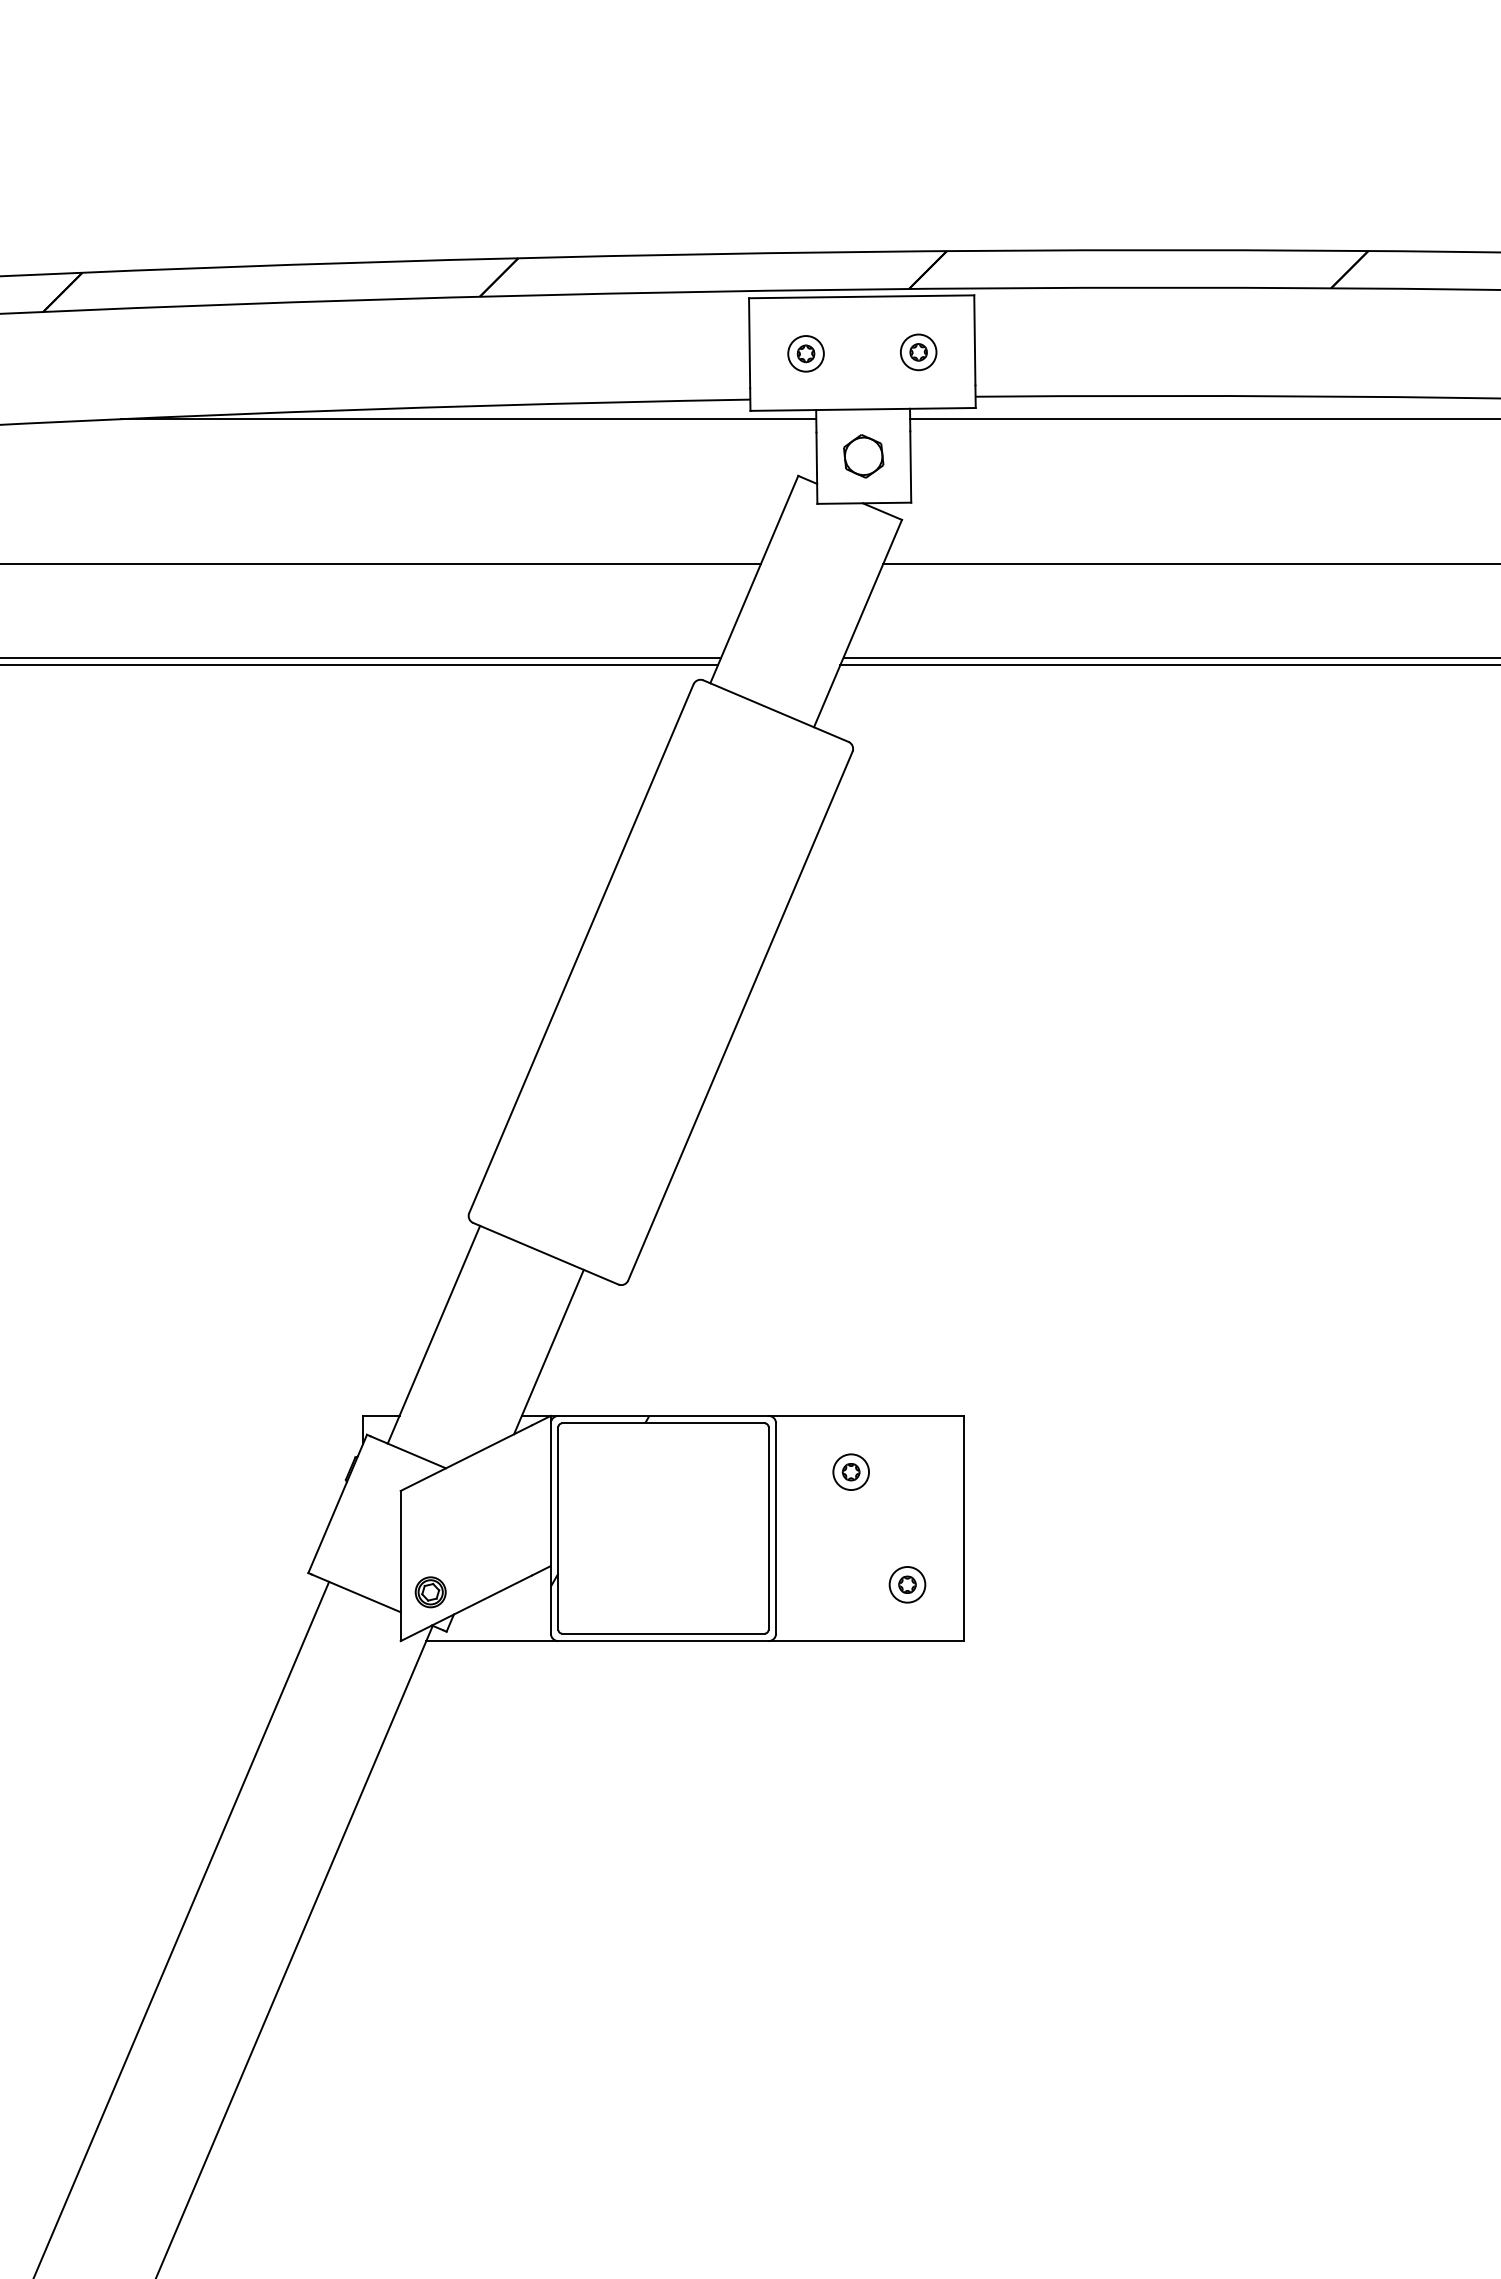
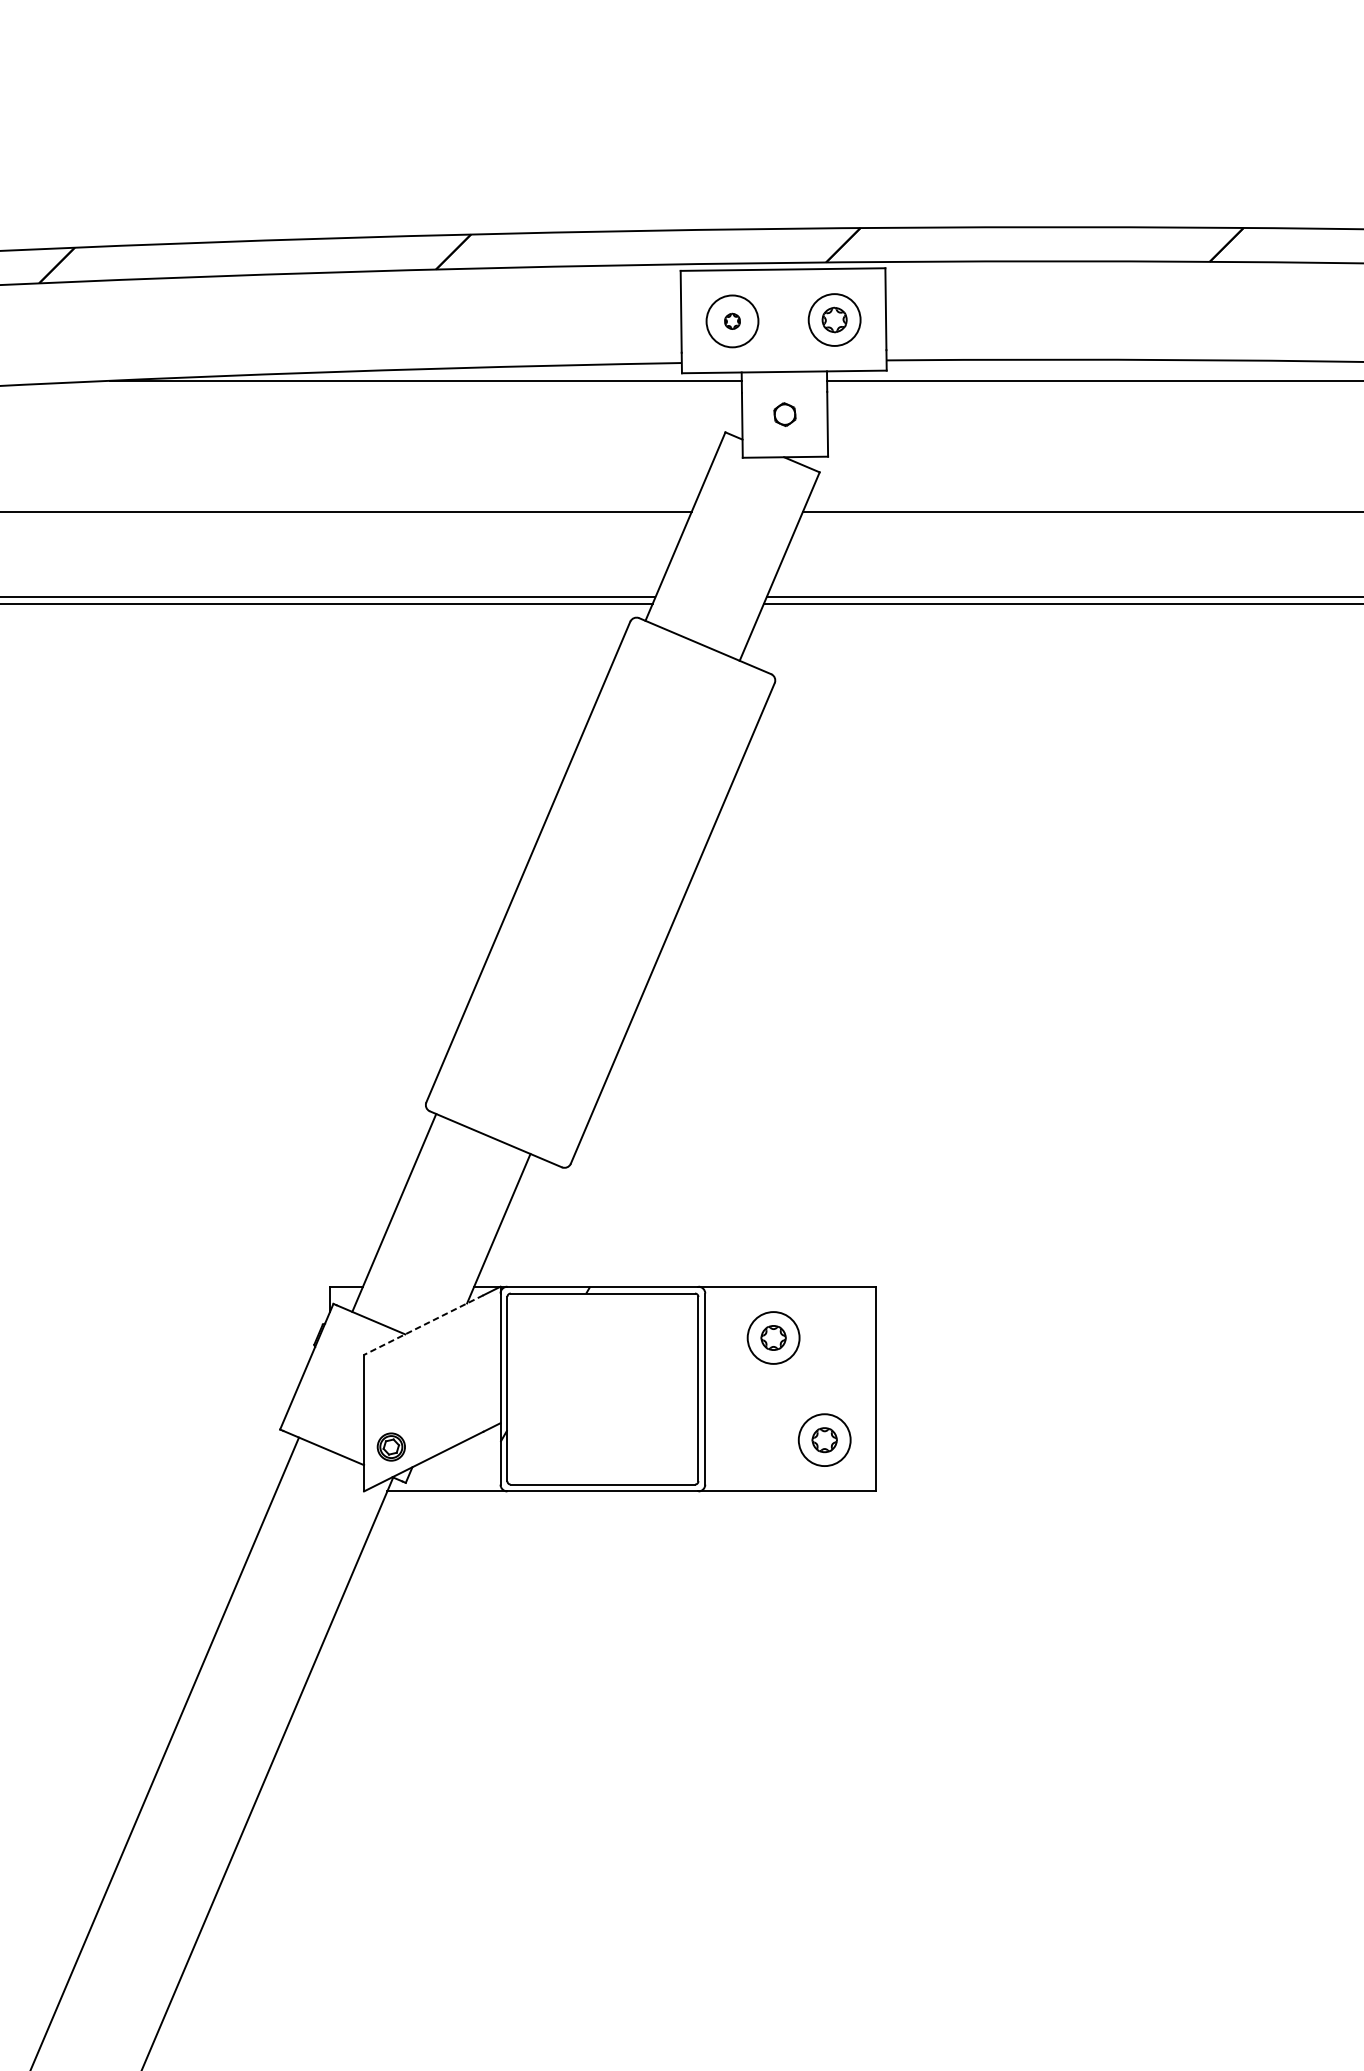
part: (918, 352) -> (834, 320), size x1.6
circle: (805, 353) -> (731, 321), size x1.6
part: (863, 456) -> (784, 414), size x0.6
line: (465, 1458) -> (422, 1325), solid -> dashed
part: (850, 1471) -> (772, 1337), size x1.6
part: (907, 1584) -> (824, 1439), size x1.6

